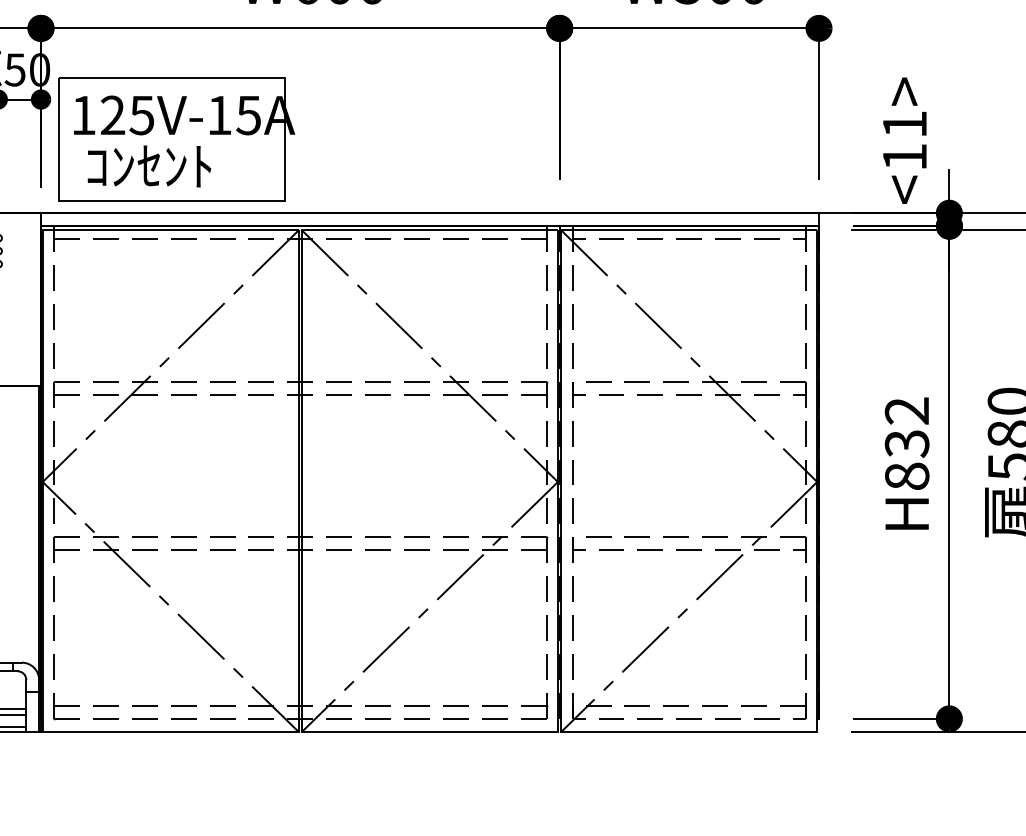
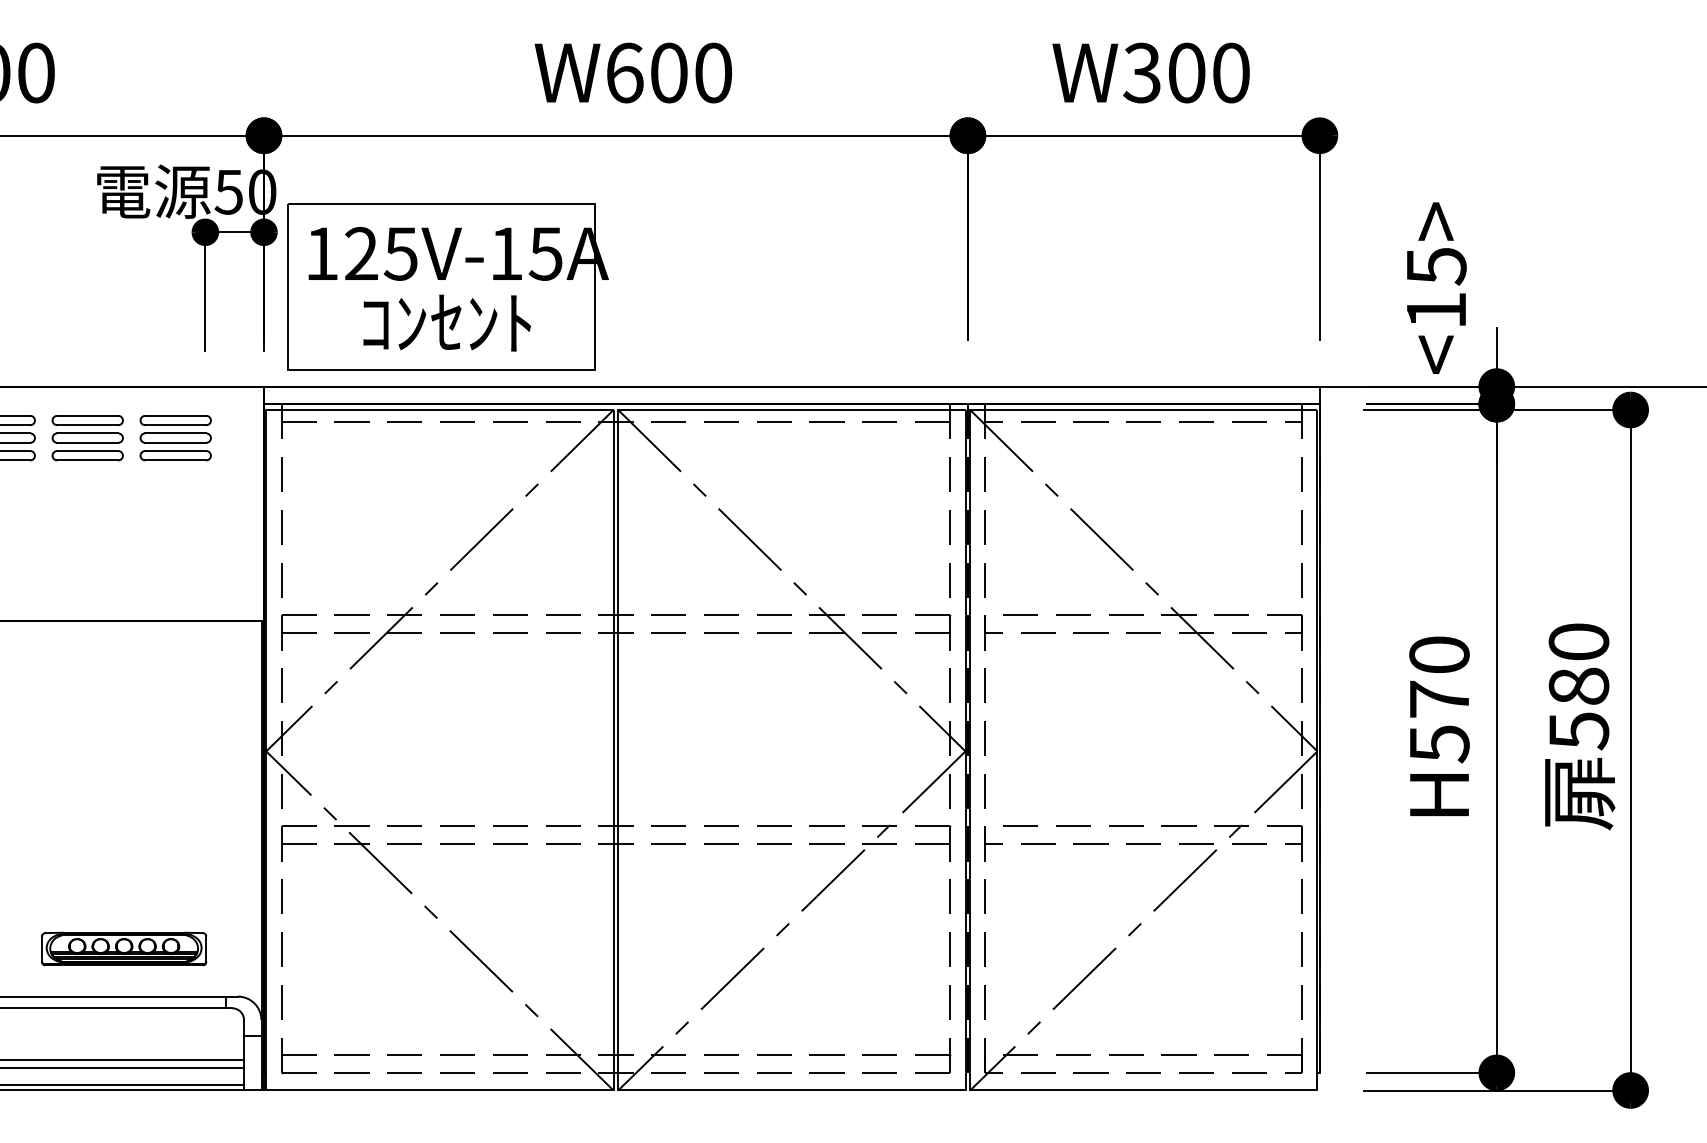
text: (904, 124) -> (1436, 266), <11> -> <15>
text: (148, 165) -> (446, 322), moved
text: (907, 443) -> (1439, 699), H832 -> H570

